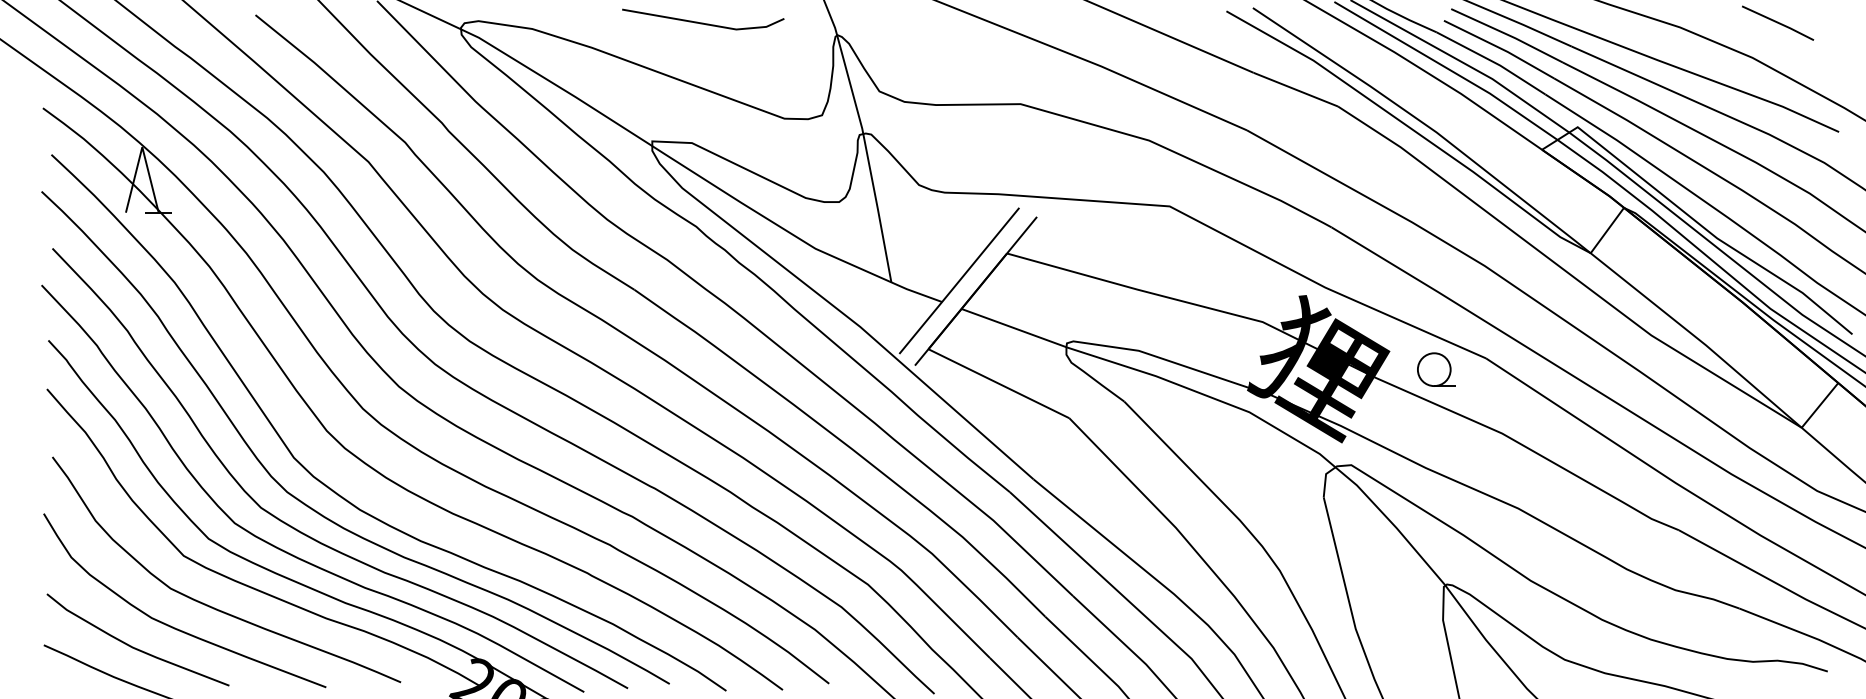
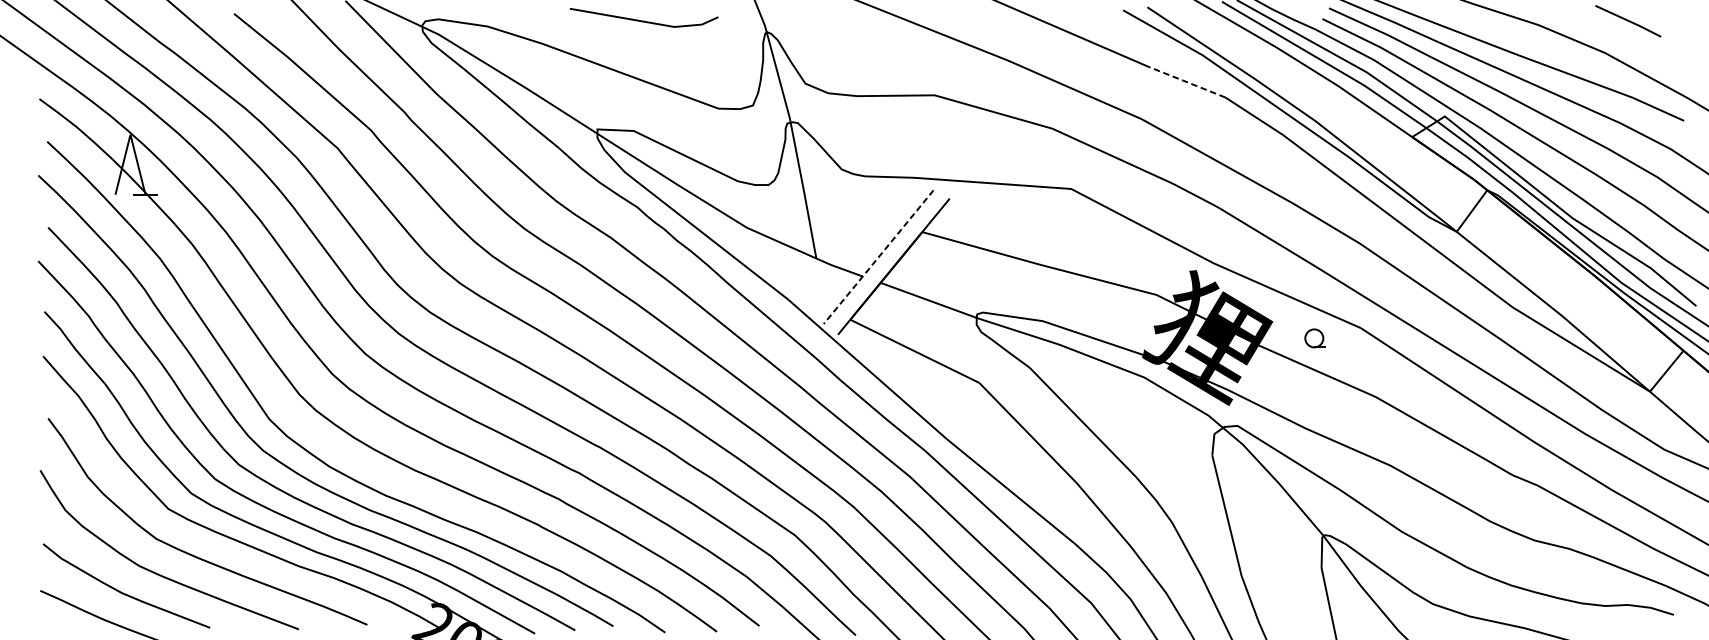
line: (1295, 89) -> (1186, 81), solid -> dashed
line: (958, 281) -> (877, 257), solid -> dashed
part: (1436, 369) -> (1315, 338), size x0.6

